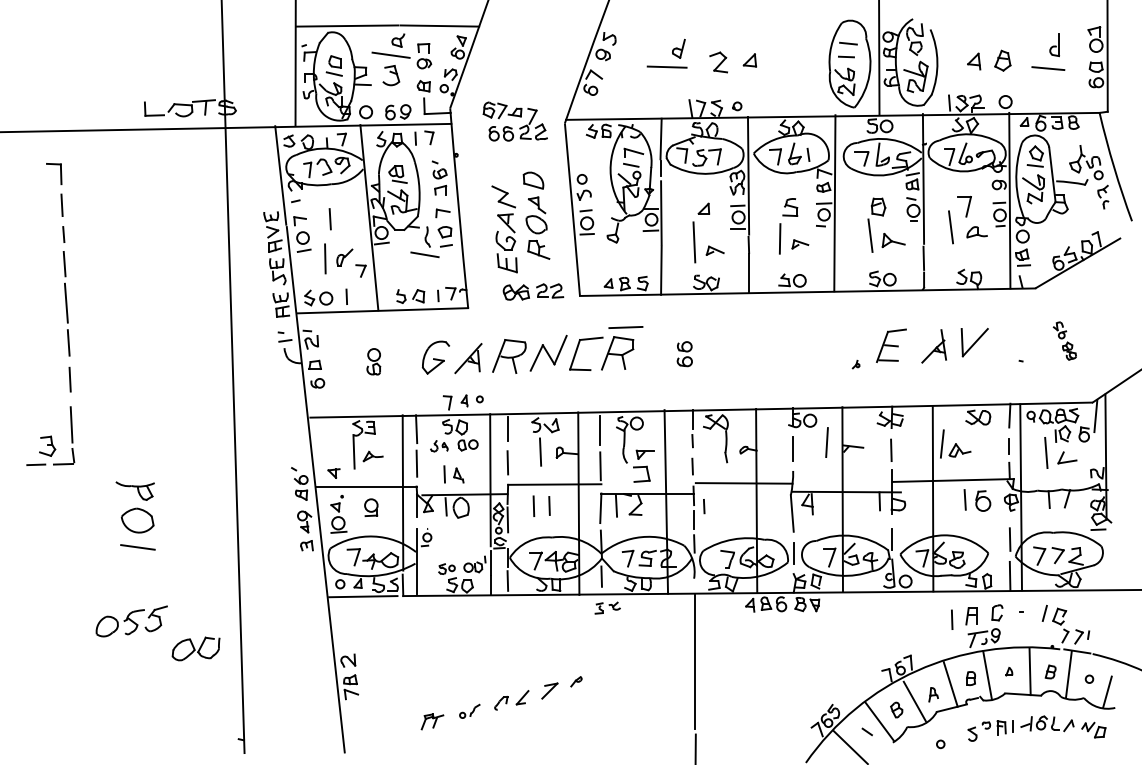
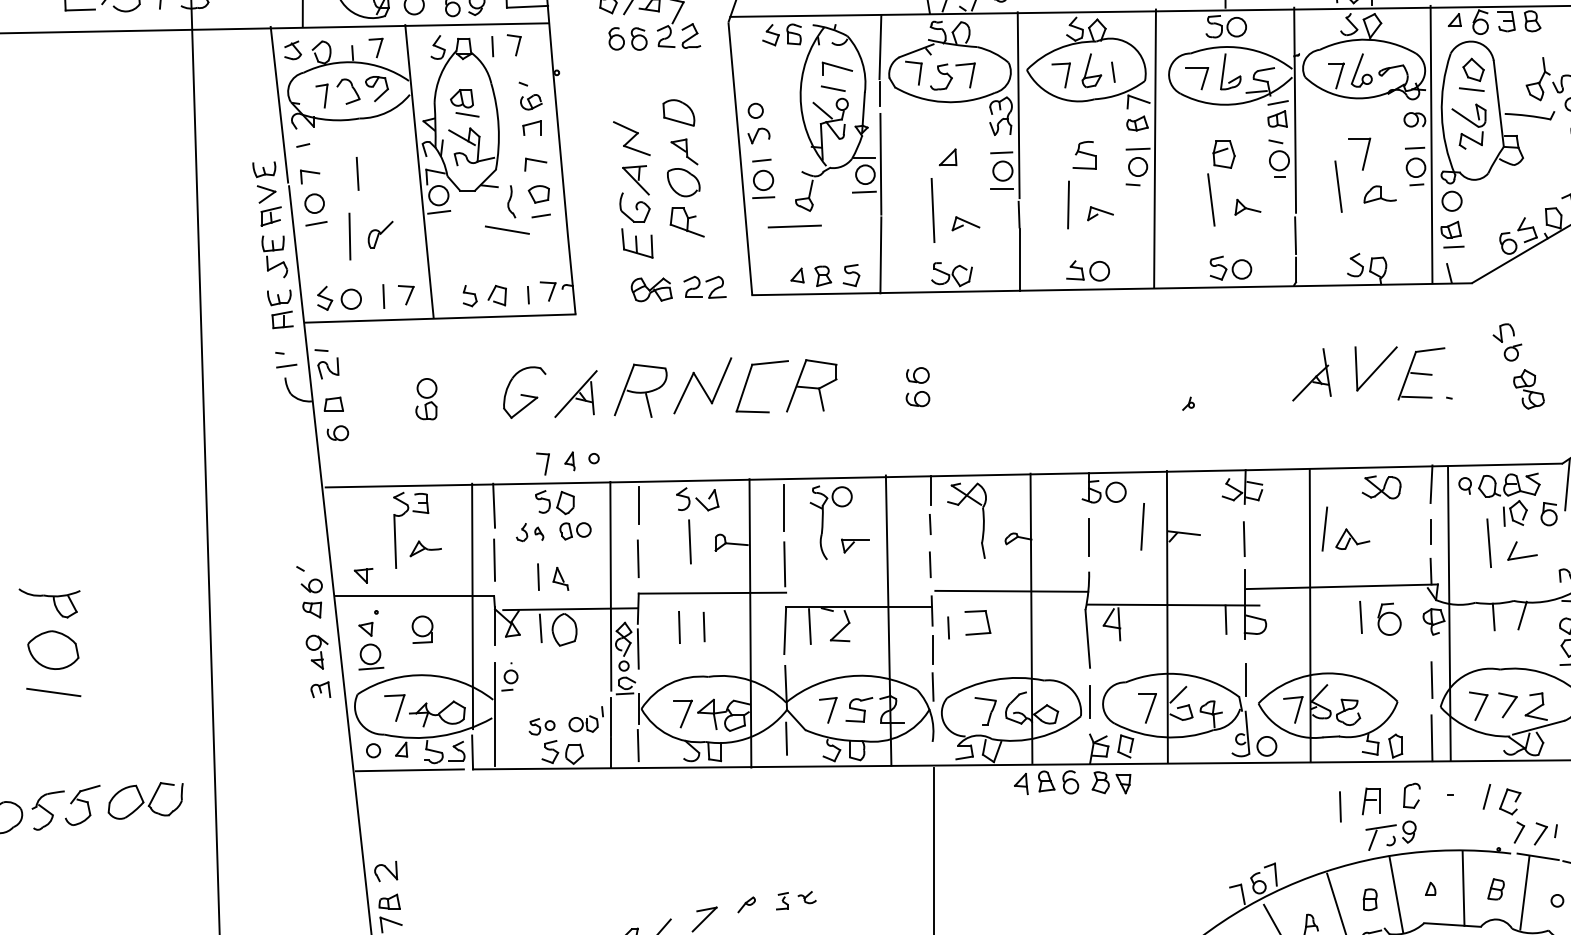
part: (893, 239) -> (1247, 205), size x0.71
part: (360, 270) -> (405, 294), moved
line: (625, 327) -> (794, 226), moved
part: (1064, 340) -> (1517, 365), size x1.43
part: (891, 345) -> (1421, 373), moved
part: (641, 473) -> (977, 621), moved
part: (607, 607) -> (795, 899), moved
part: (195, 648) -> (144, 800), moved

